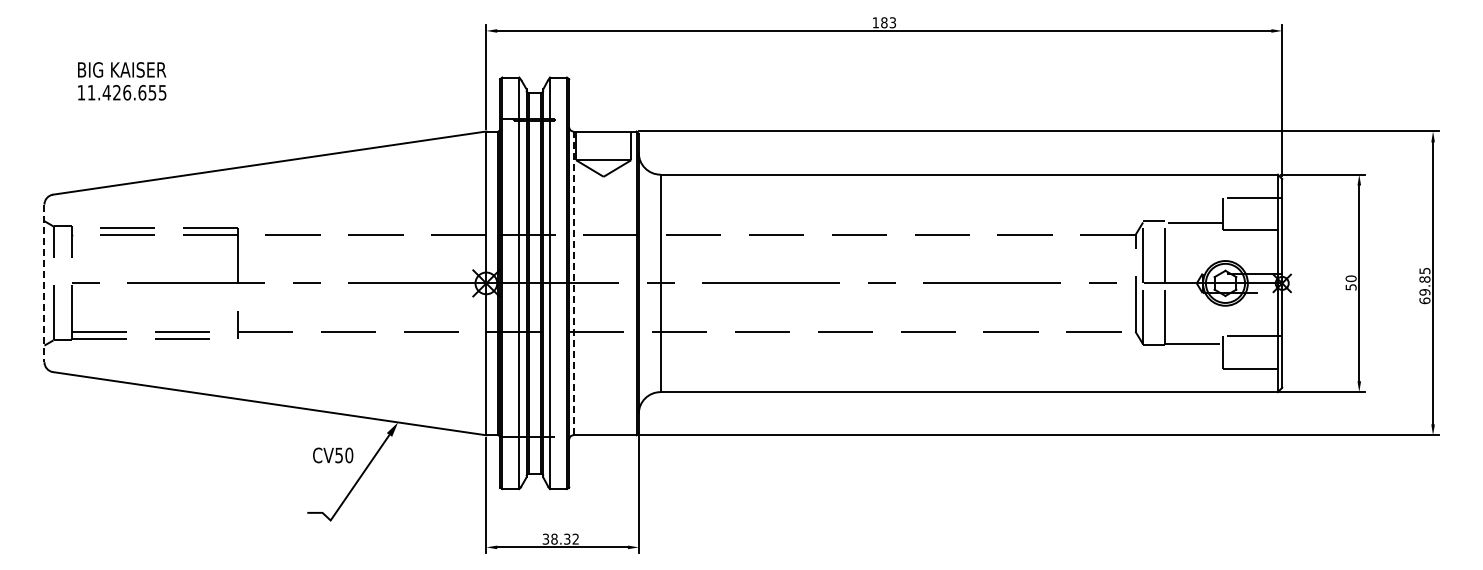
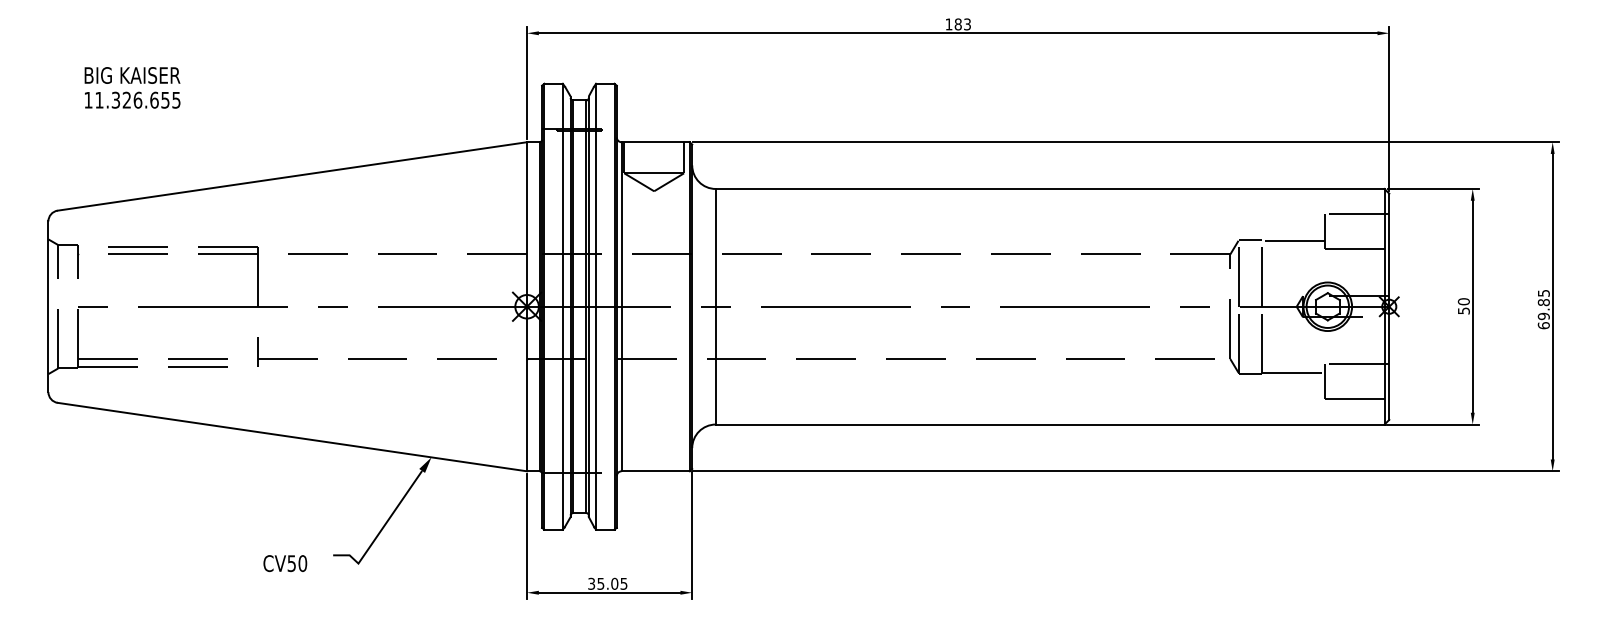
text: (106, 92) -> (115, 99), 11.426.655 -> 11.326.655
line: (44, 283) -> (48, 306), dashed -> solid
line: (573, 283) -> (621, 306), dashed -> solid
text: (333, 455) -> (285, 563), moved
text: (564, 538) -> (611, 583), 38.32 -> 35.05

